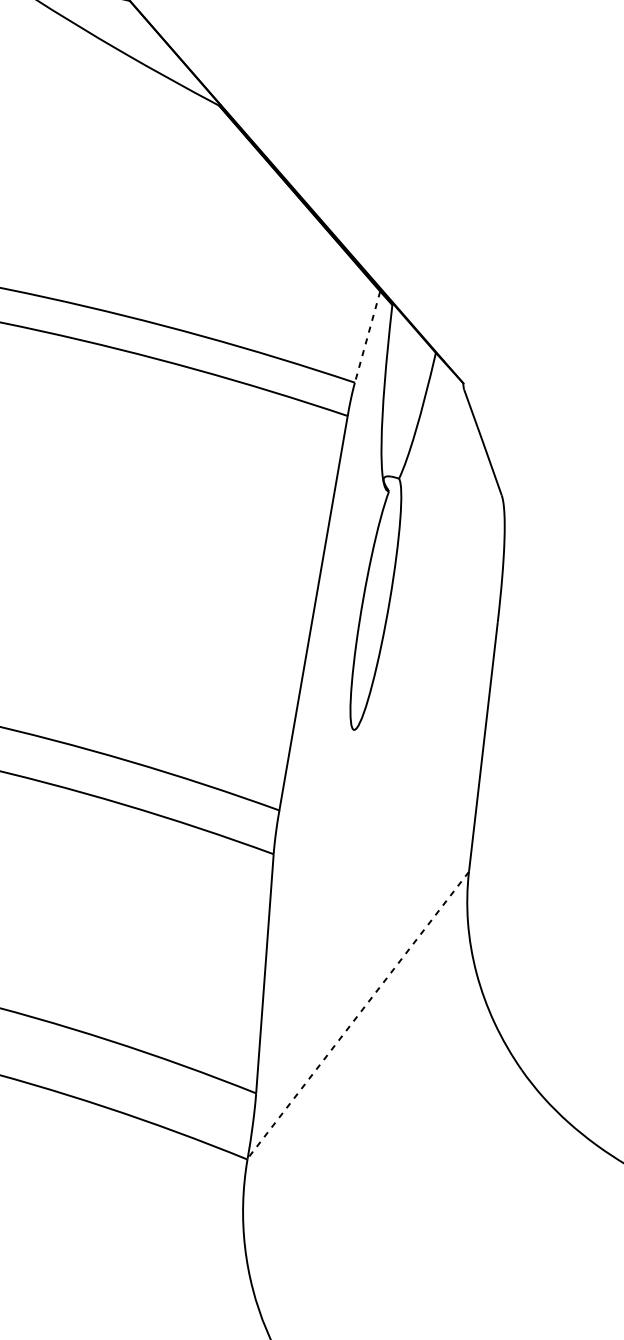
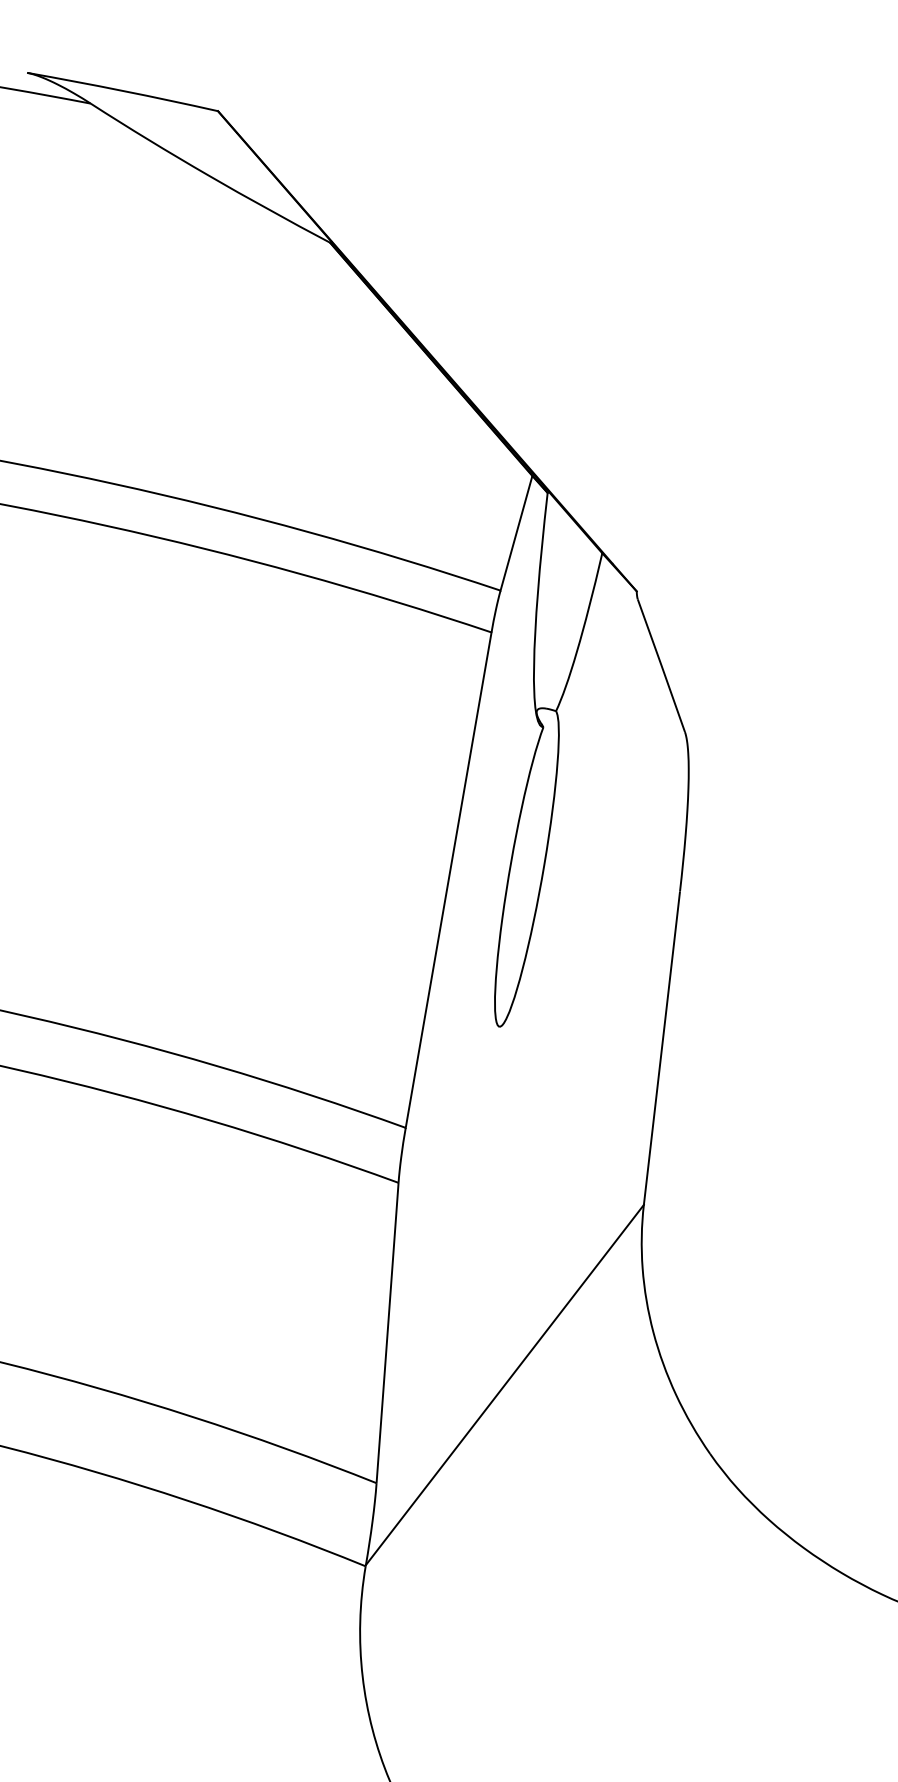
line: (367, 337) -> (516, 533), dashed -> solid
line: (358, 1015) -> (504, 1385), dashed -> solid

